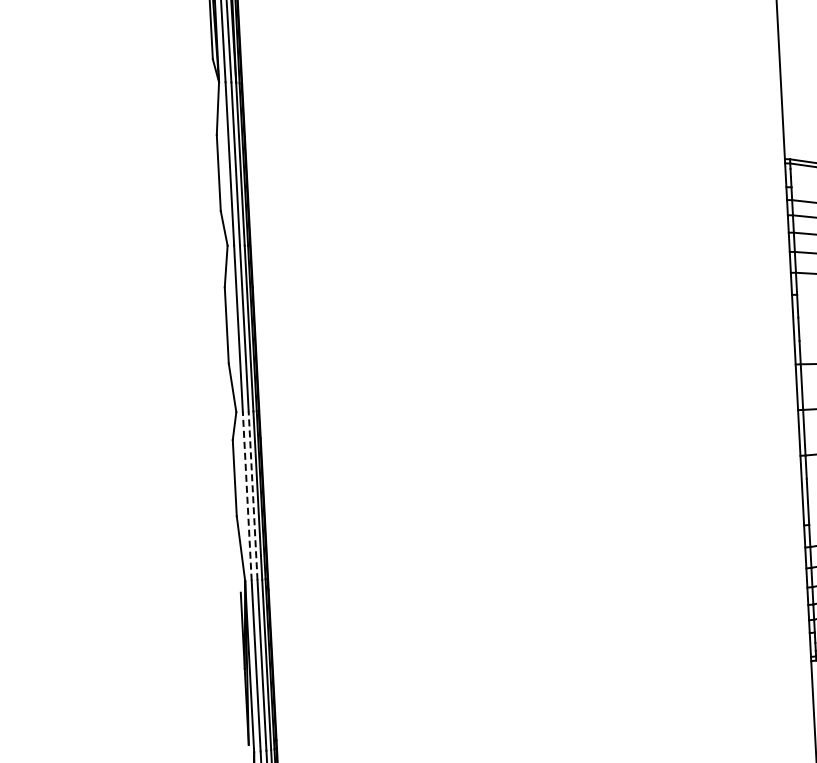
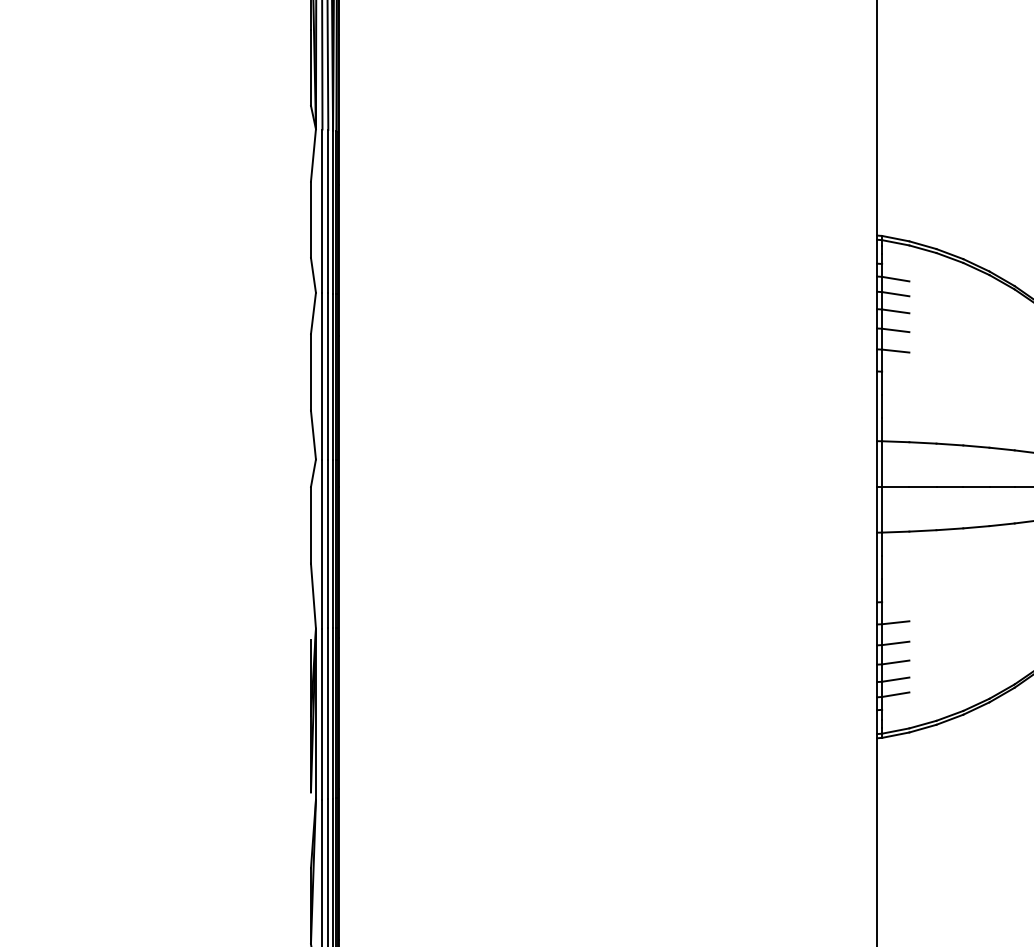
line: (253, 495) -> (328, 543), dashed -> solid
line: (247, 496) -> (322, 544), dashed -> solid

